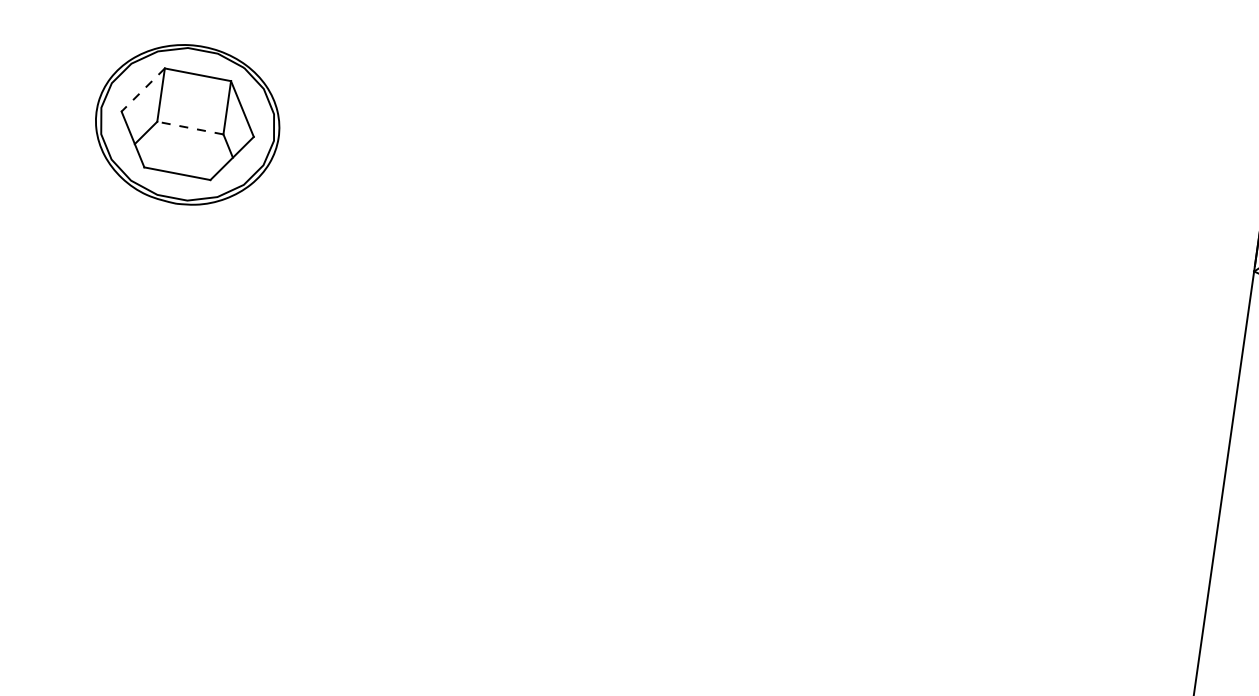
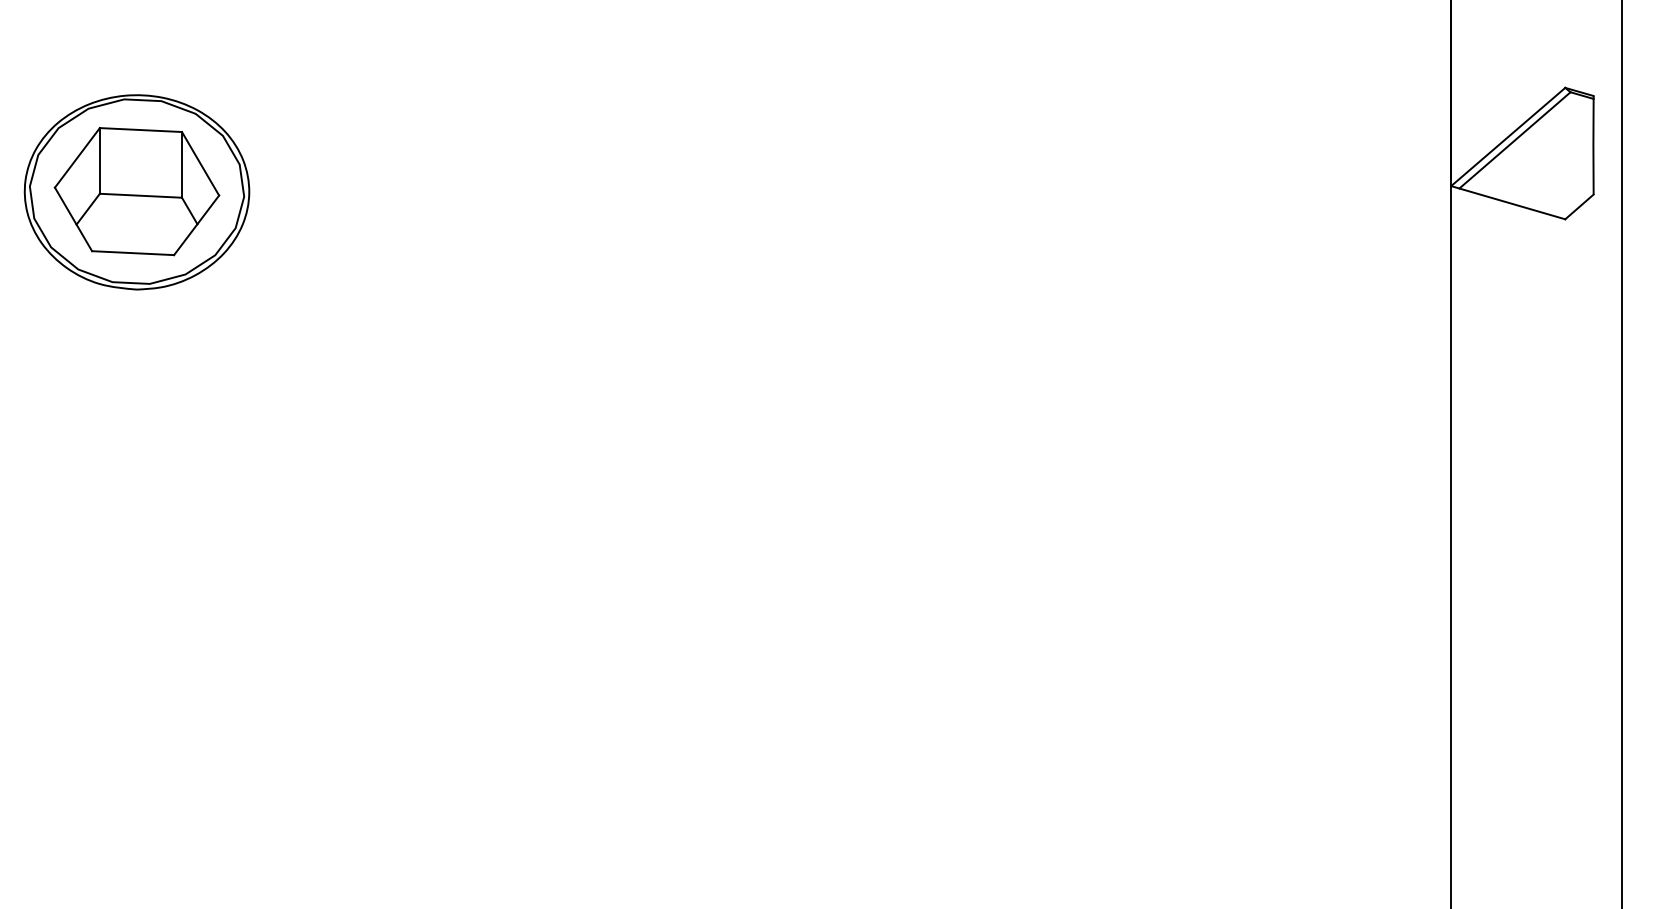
line: (143, 90) -> (77, 158), dashed -> solid
line: (190, 127) -> (140, 195), dashed -> solid

